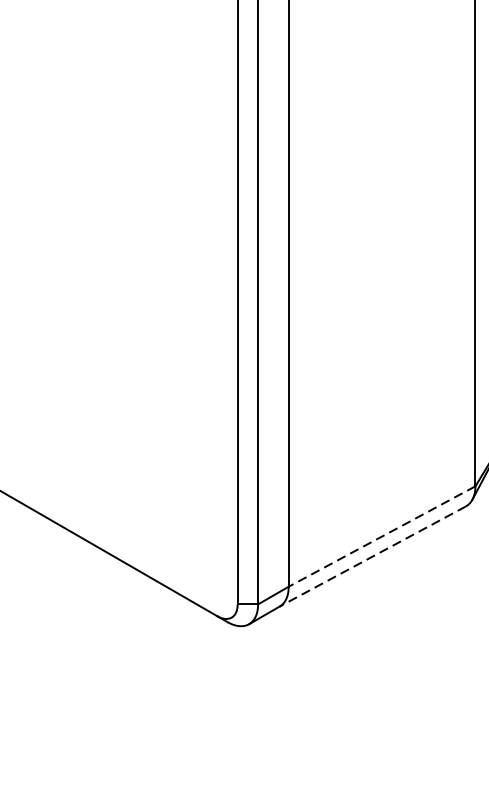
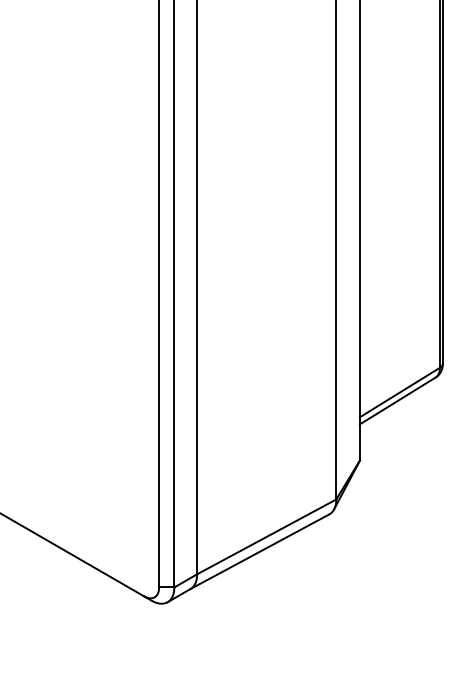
line: (381, 537) -> (266, 537), dashed -> solid
line: (372, 556) -> (259, 551), dashed -> solid

